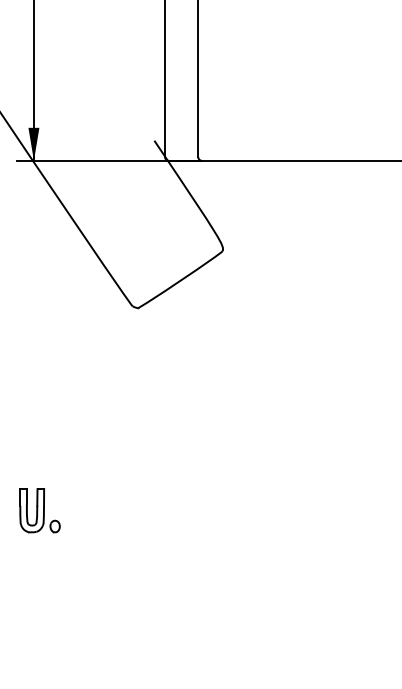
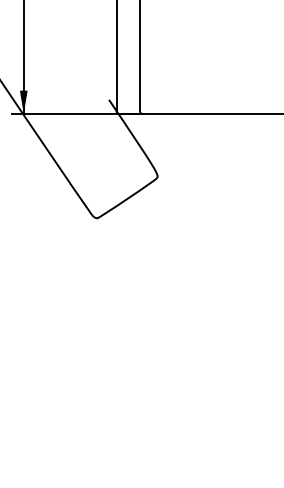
part: (39, 510) -> (27, 361), removed

